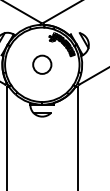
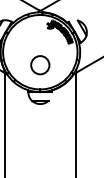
circle: (42, 64) -> (40, 64), moved

